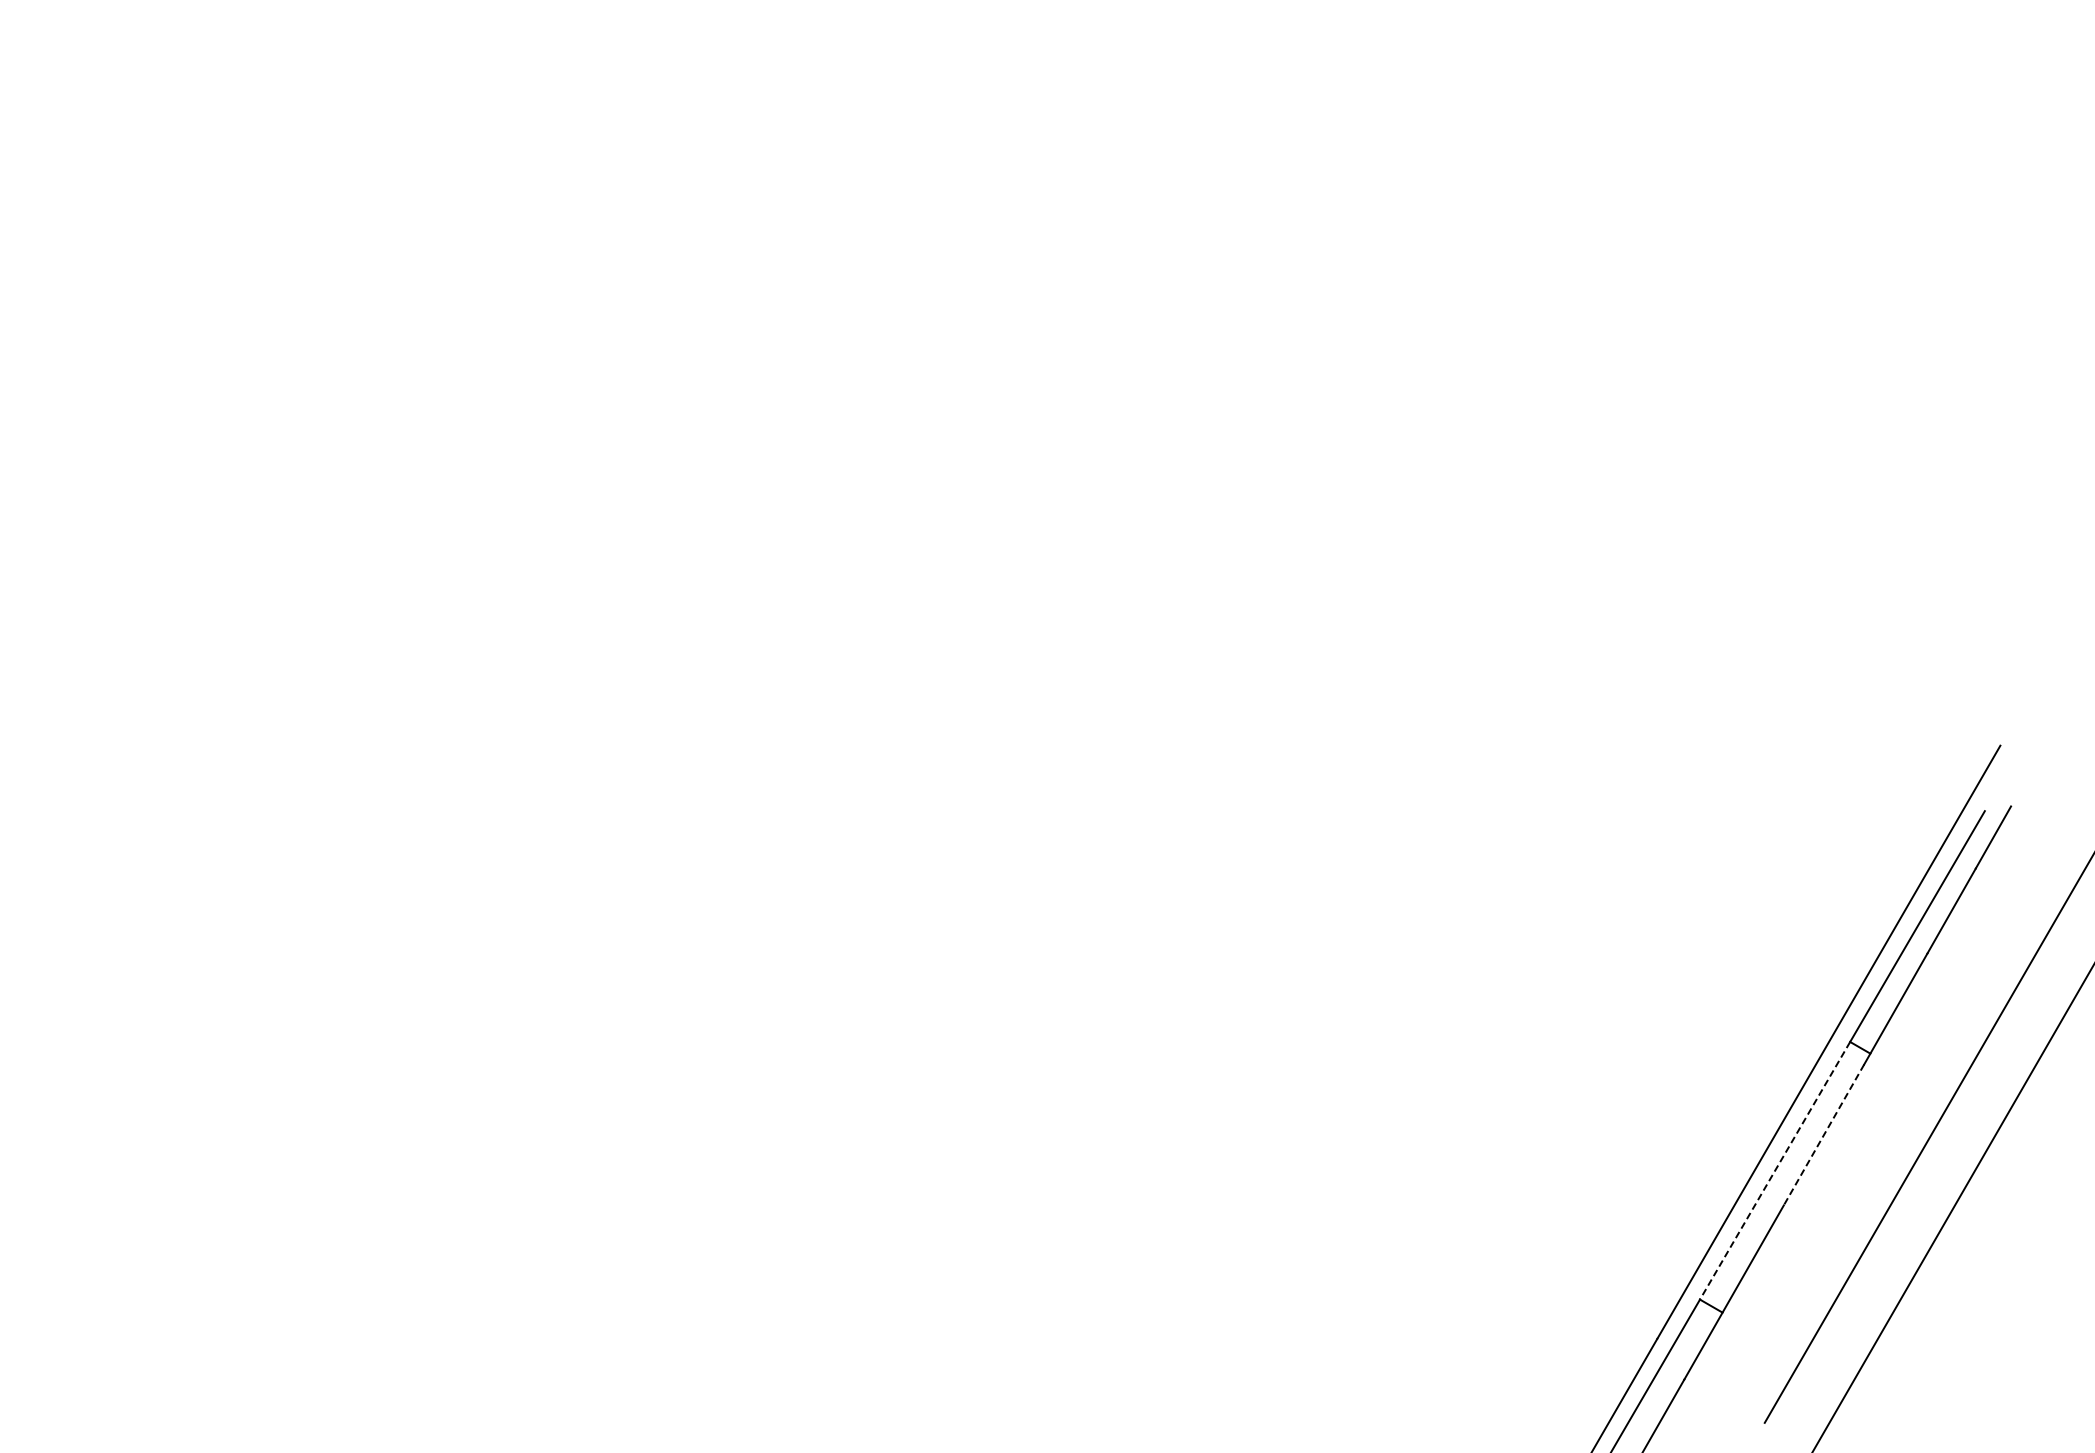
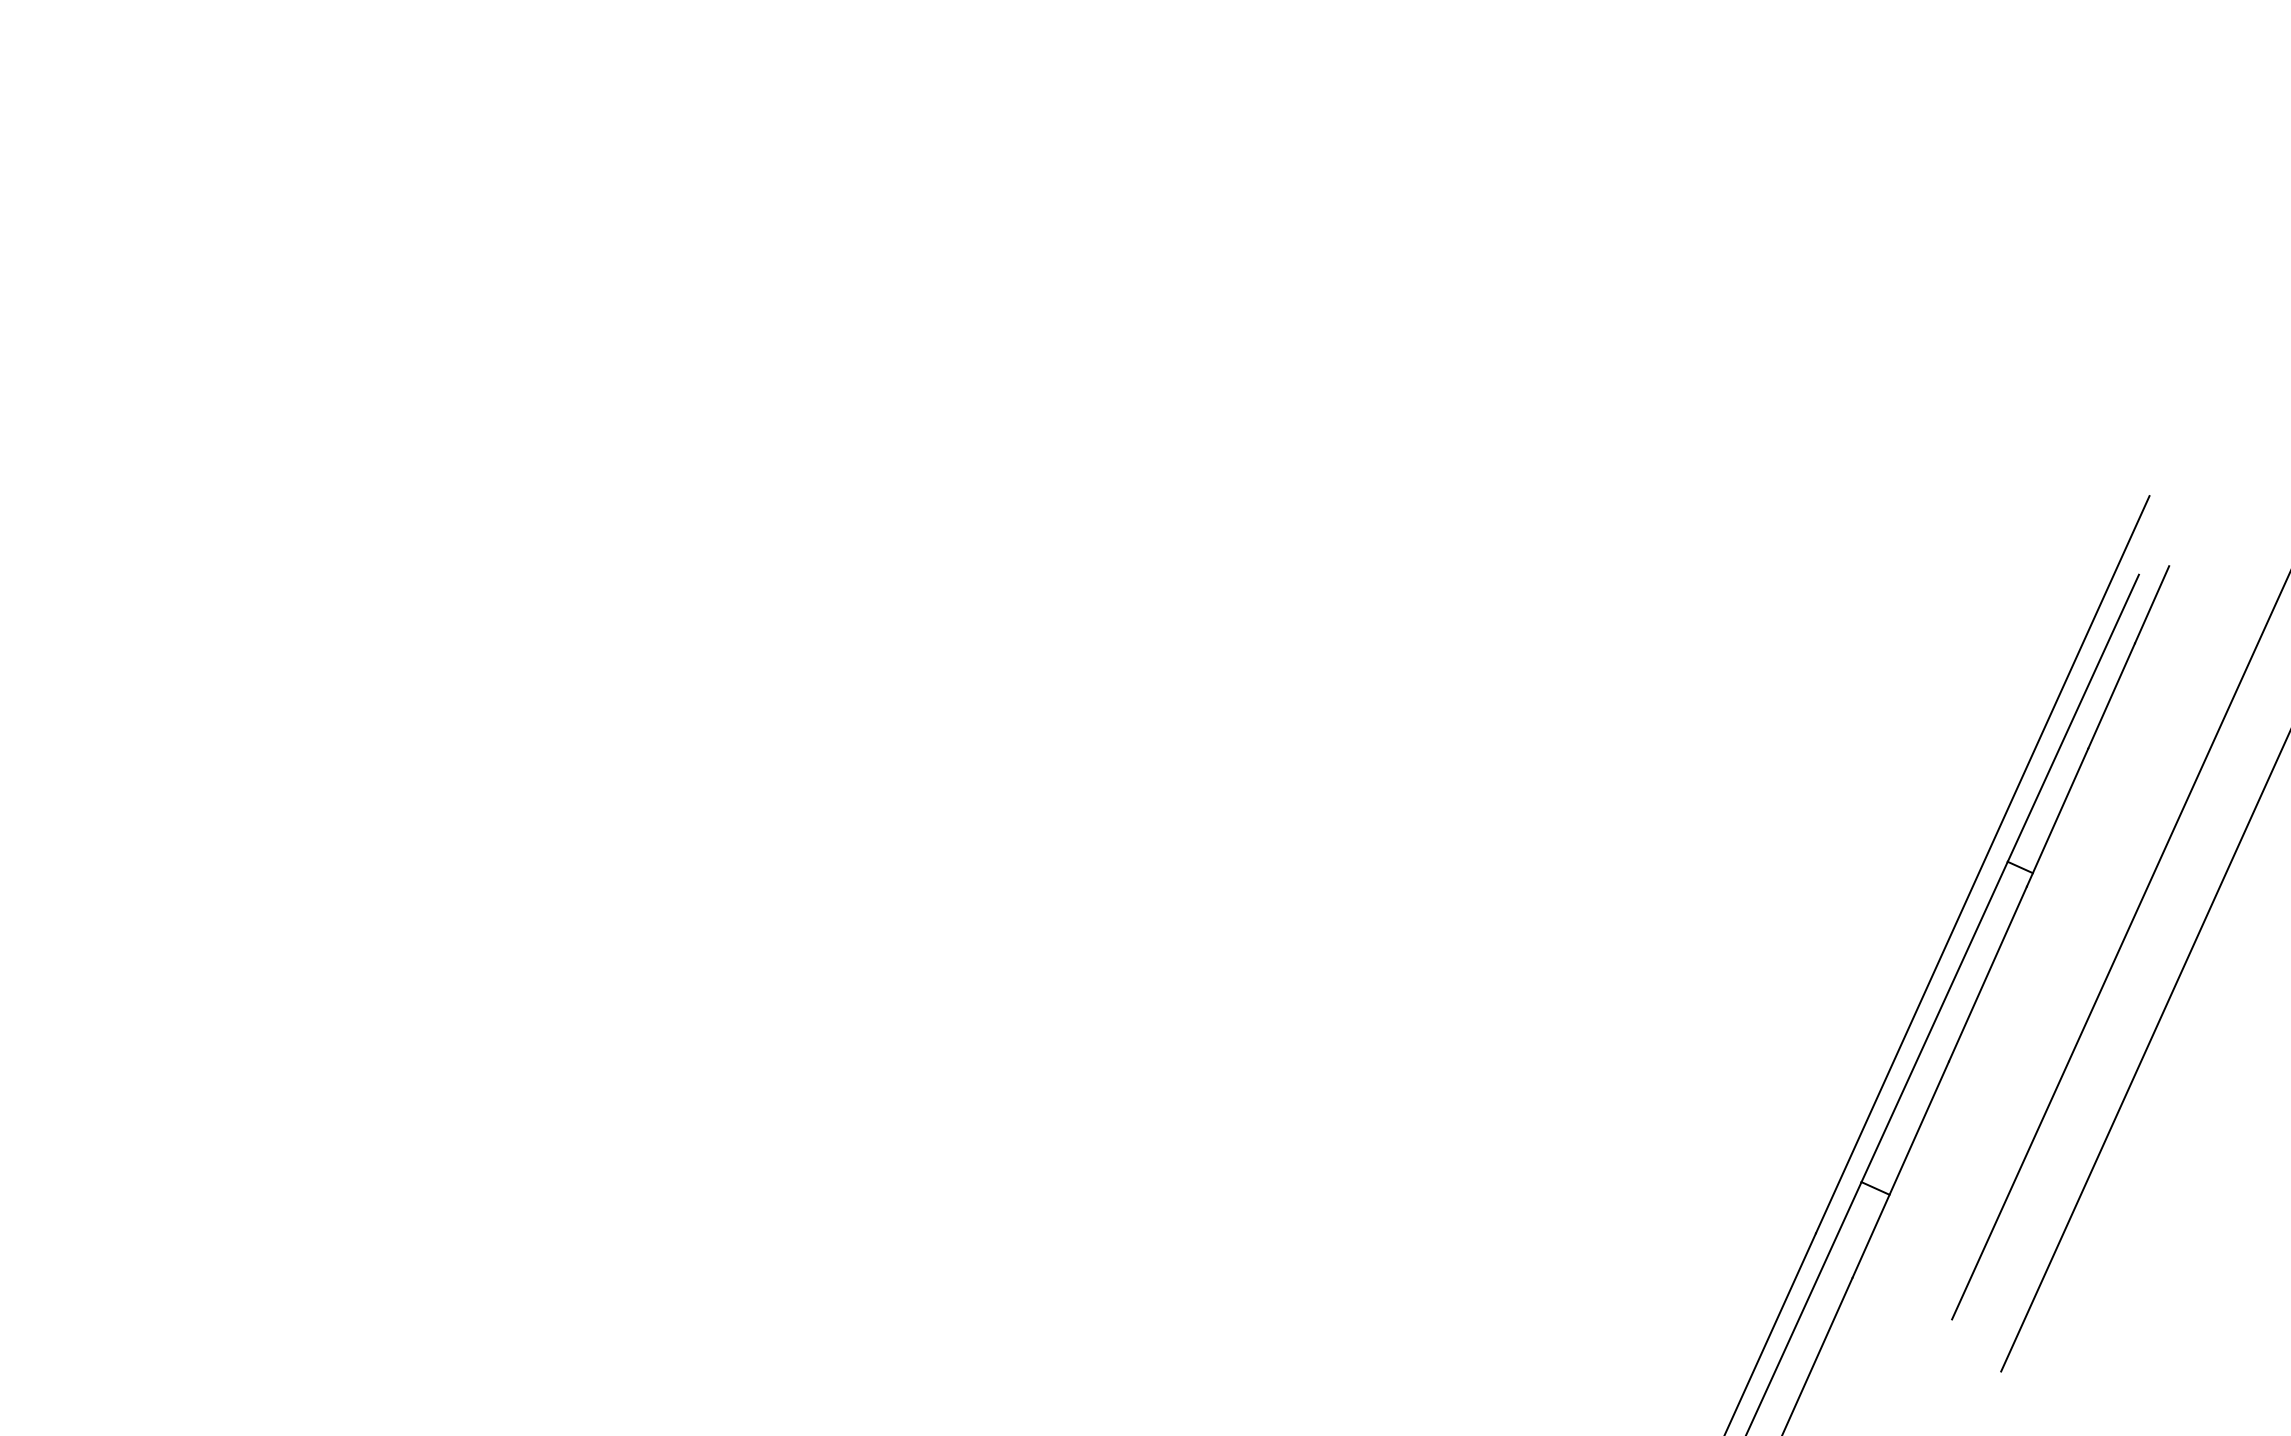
line: (1823, 1135) -> (1987, 974), dashed -> solid
line: (1774, 1171) -> (1934, 1022), dashed -> solid

